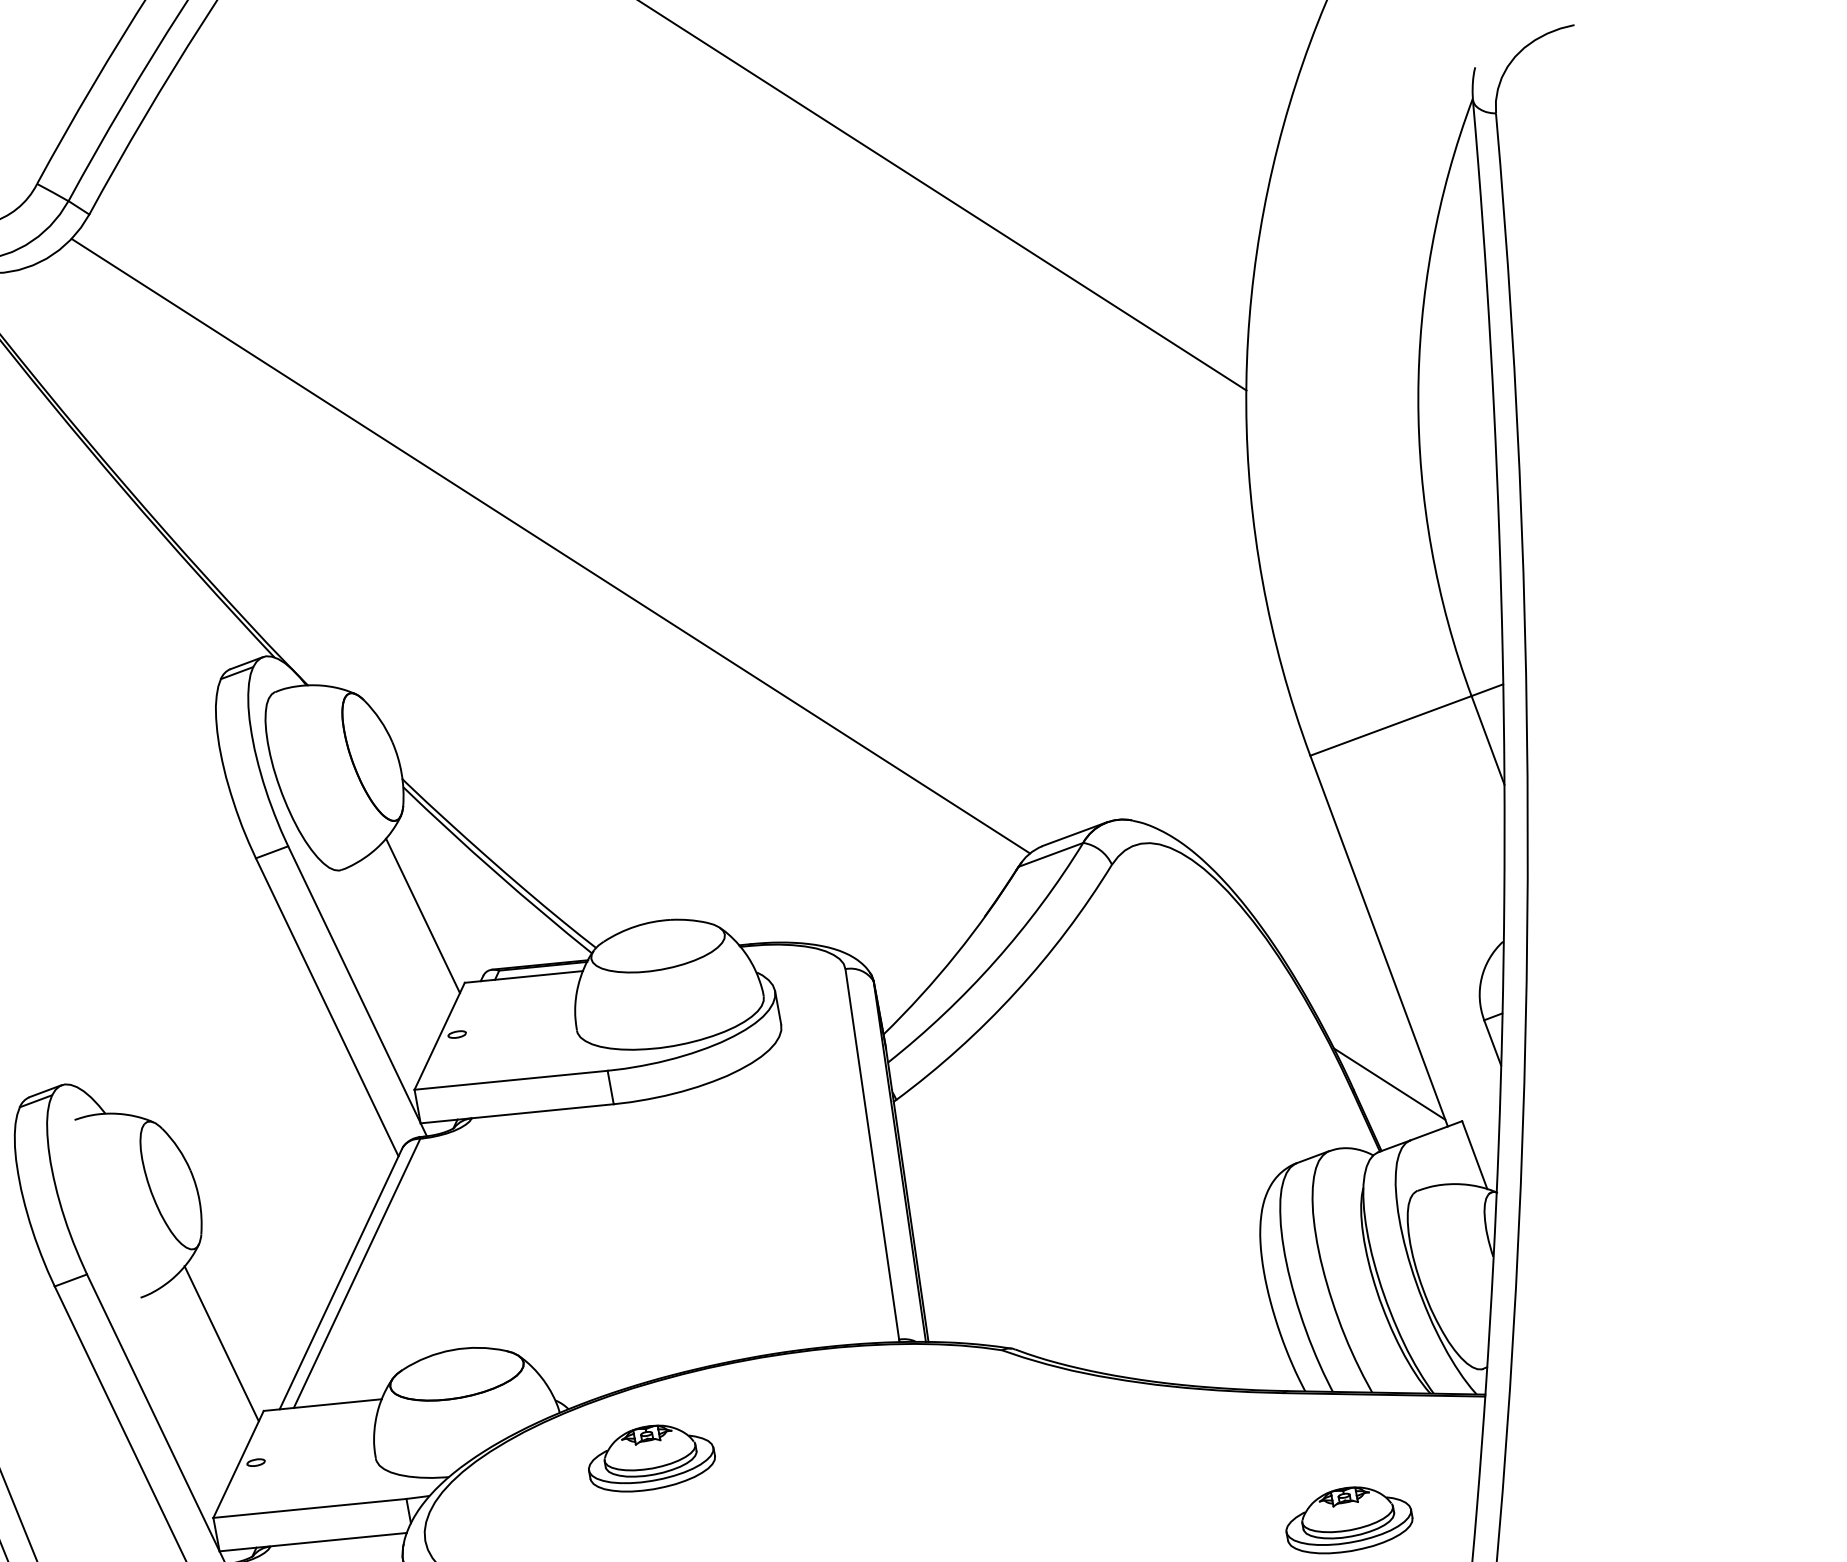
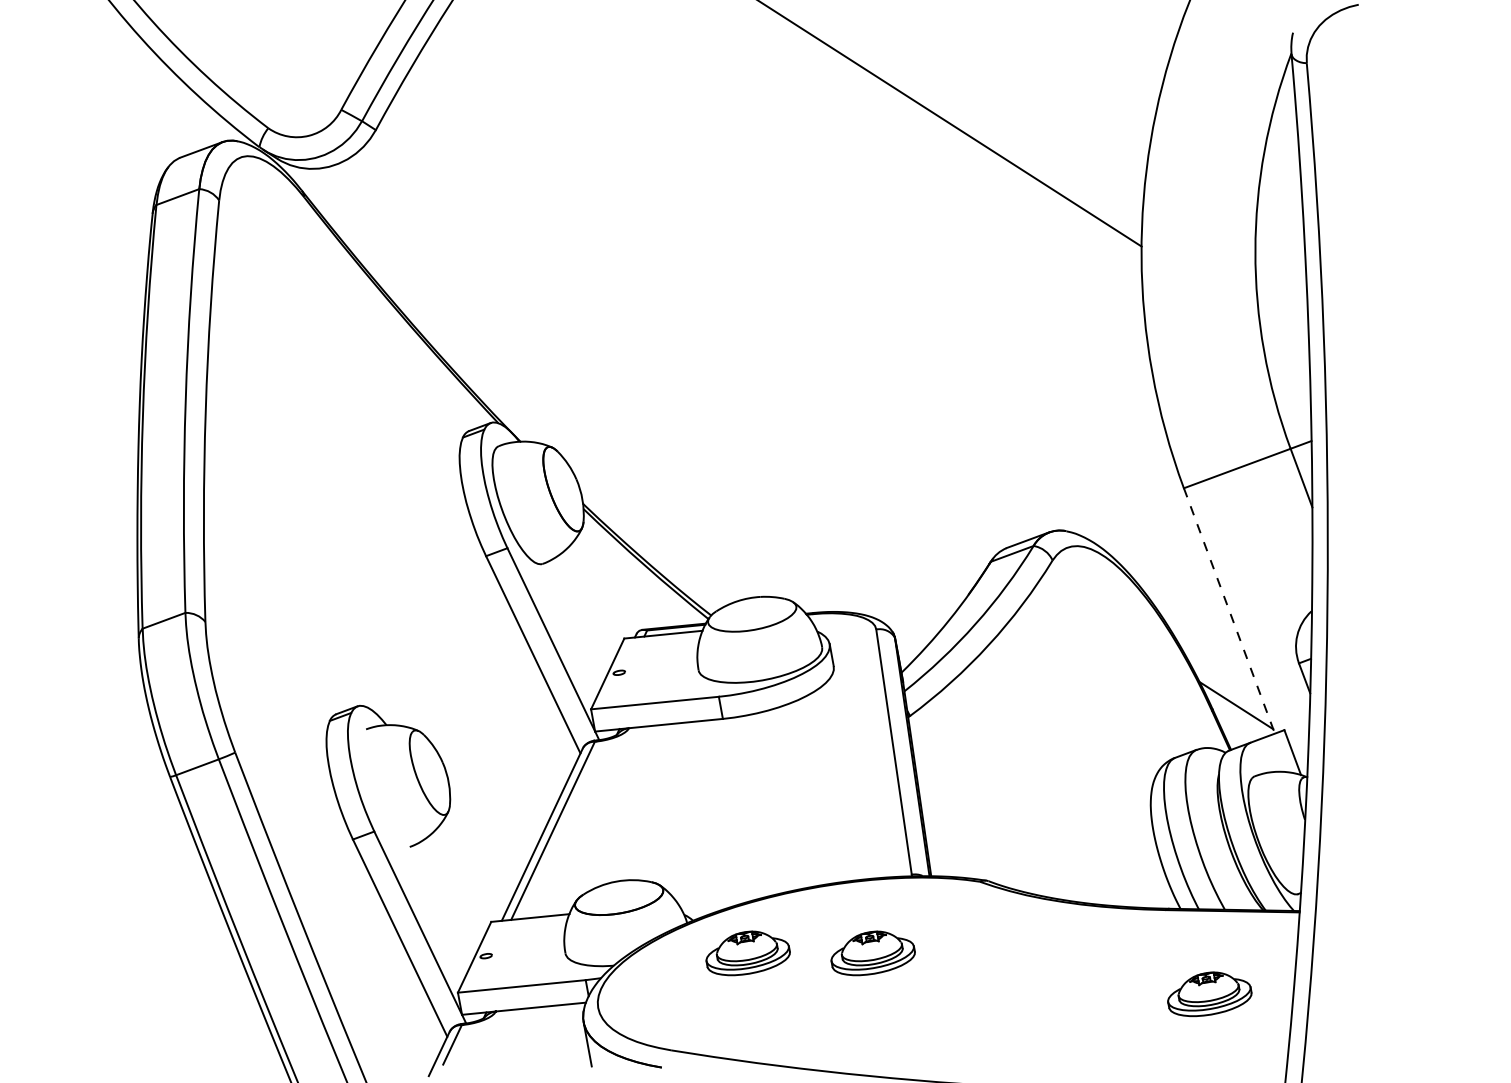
line: (551, 546) -> (681, 349), removed
line: (422, 916) -> (596, 594), removed
line: (1379, 940) -> (1229, 610), solid -> dashed
line: (221, 1343) -> (463, 877), removed
part: (839, 1458) -> (872, 953), added

